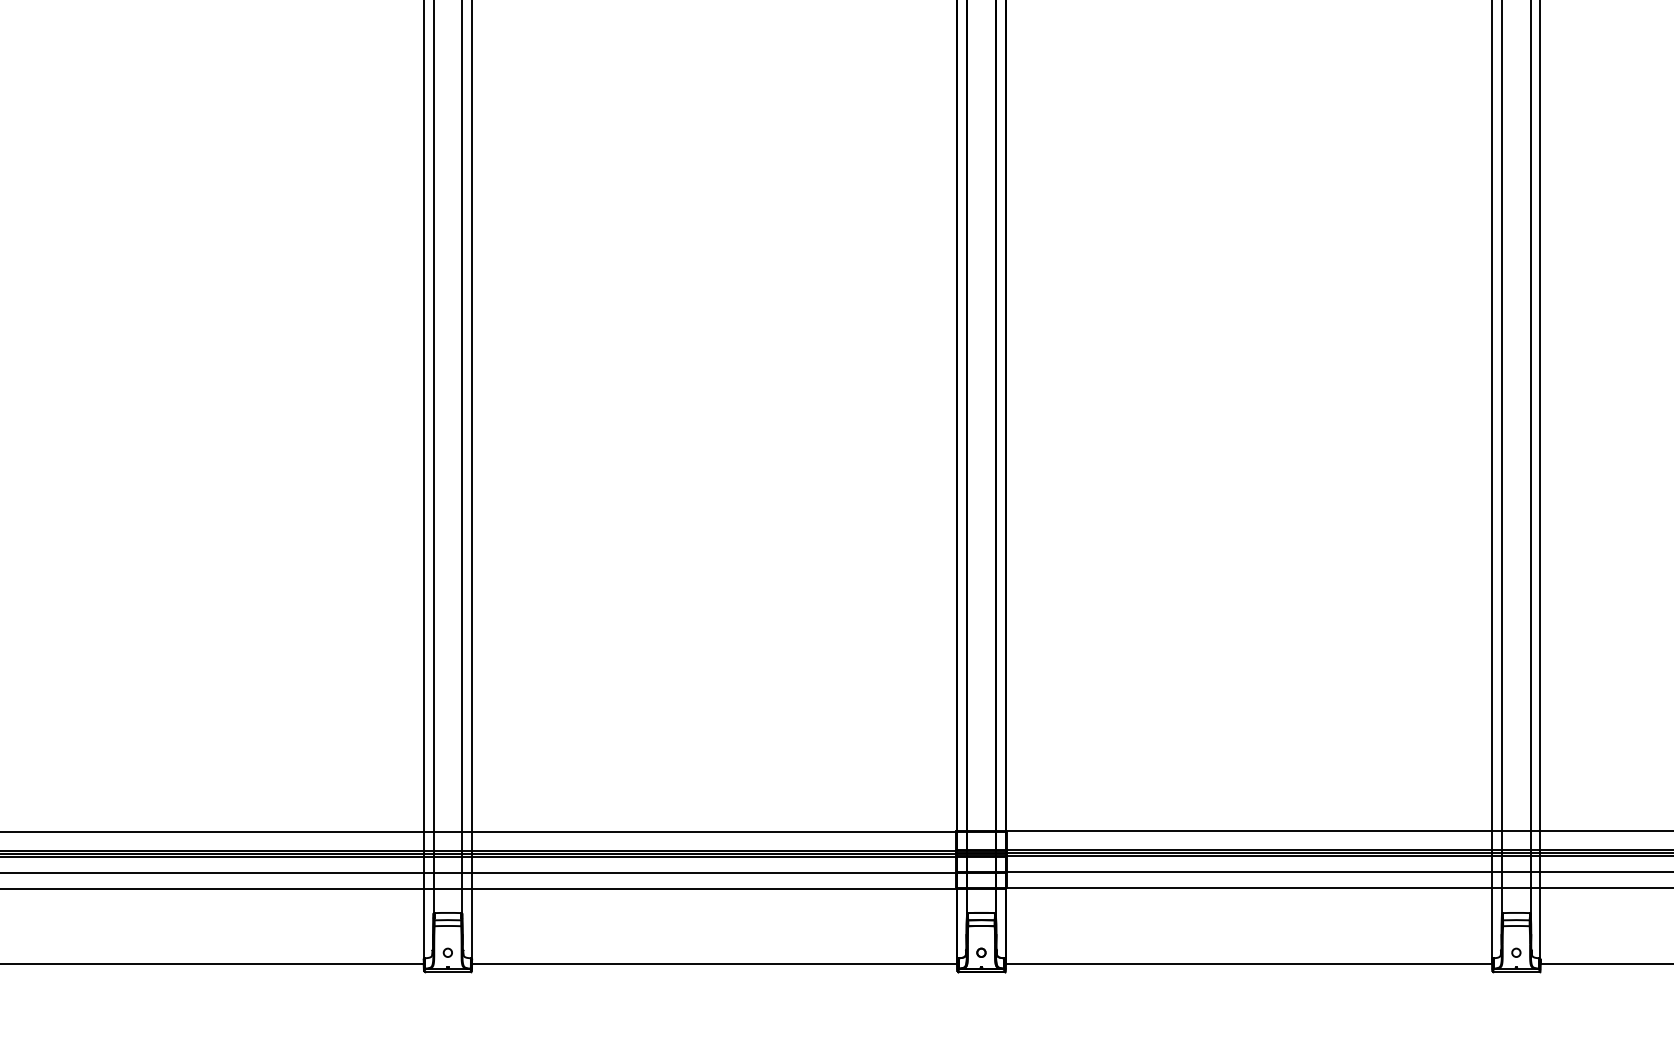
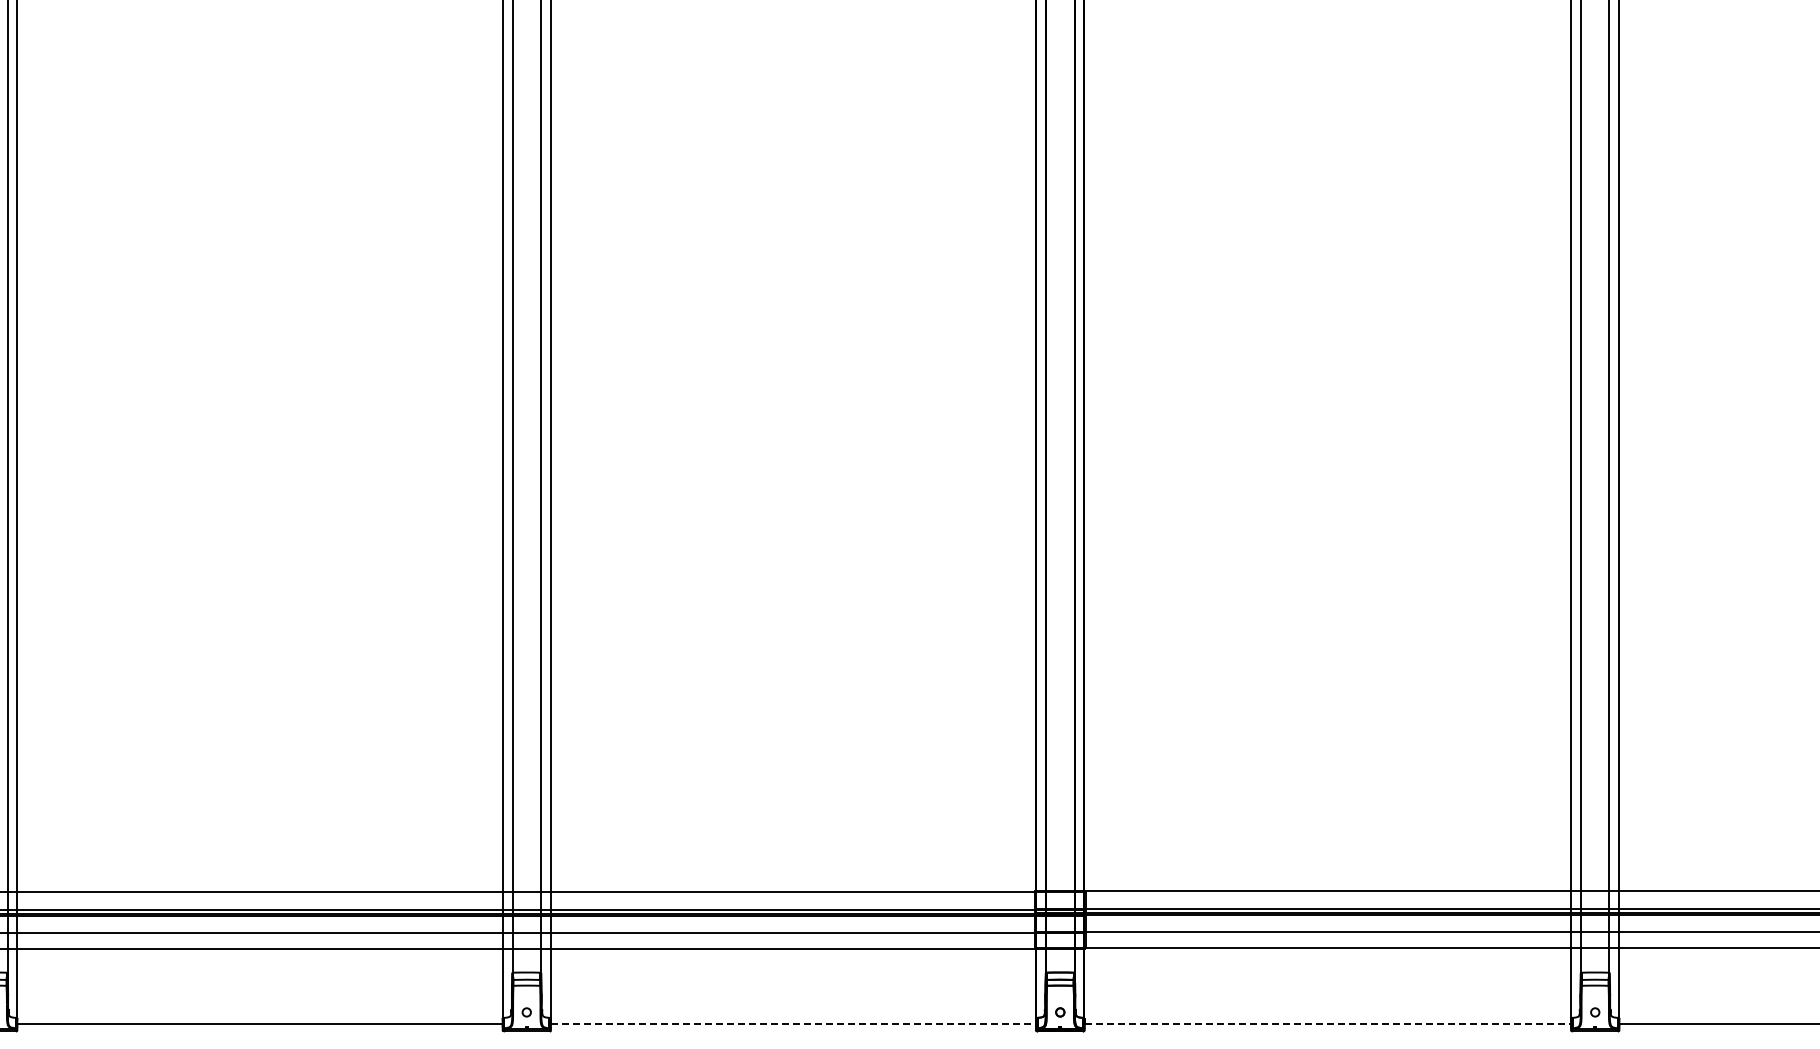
line: (714, 963) -> (793, 1023), solid -> dashed
line: (1249, 963) -> (1328, 1023), solid -> dashed

